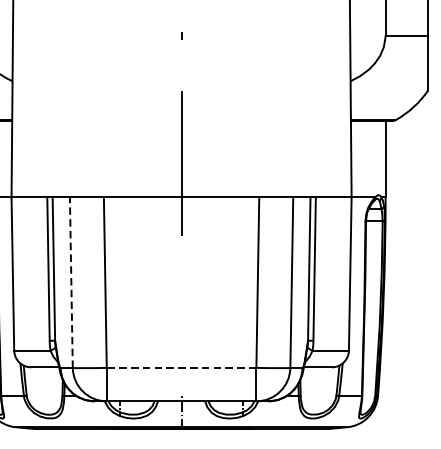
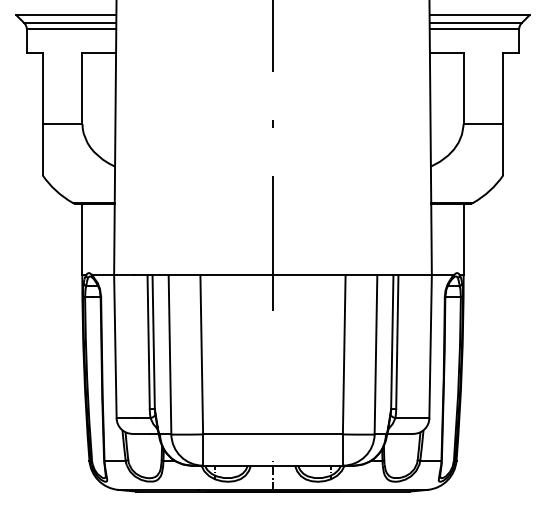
line: (71, 282) -> (170, 354), dashed -> solid
line: (182, 367) -> (273, 434), dashed -> solid

